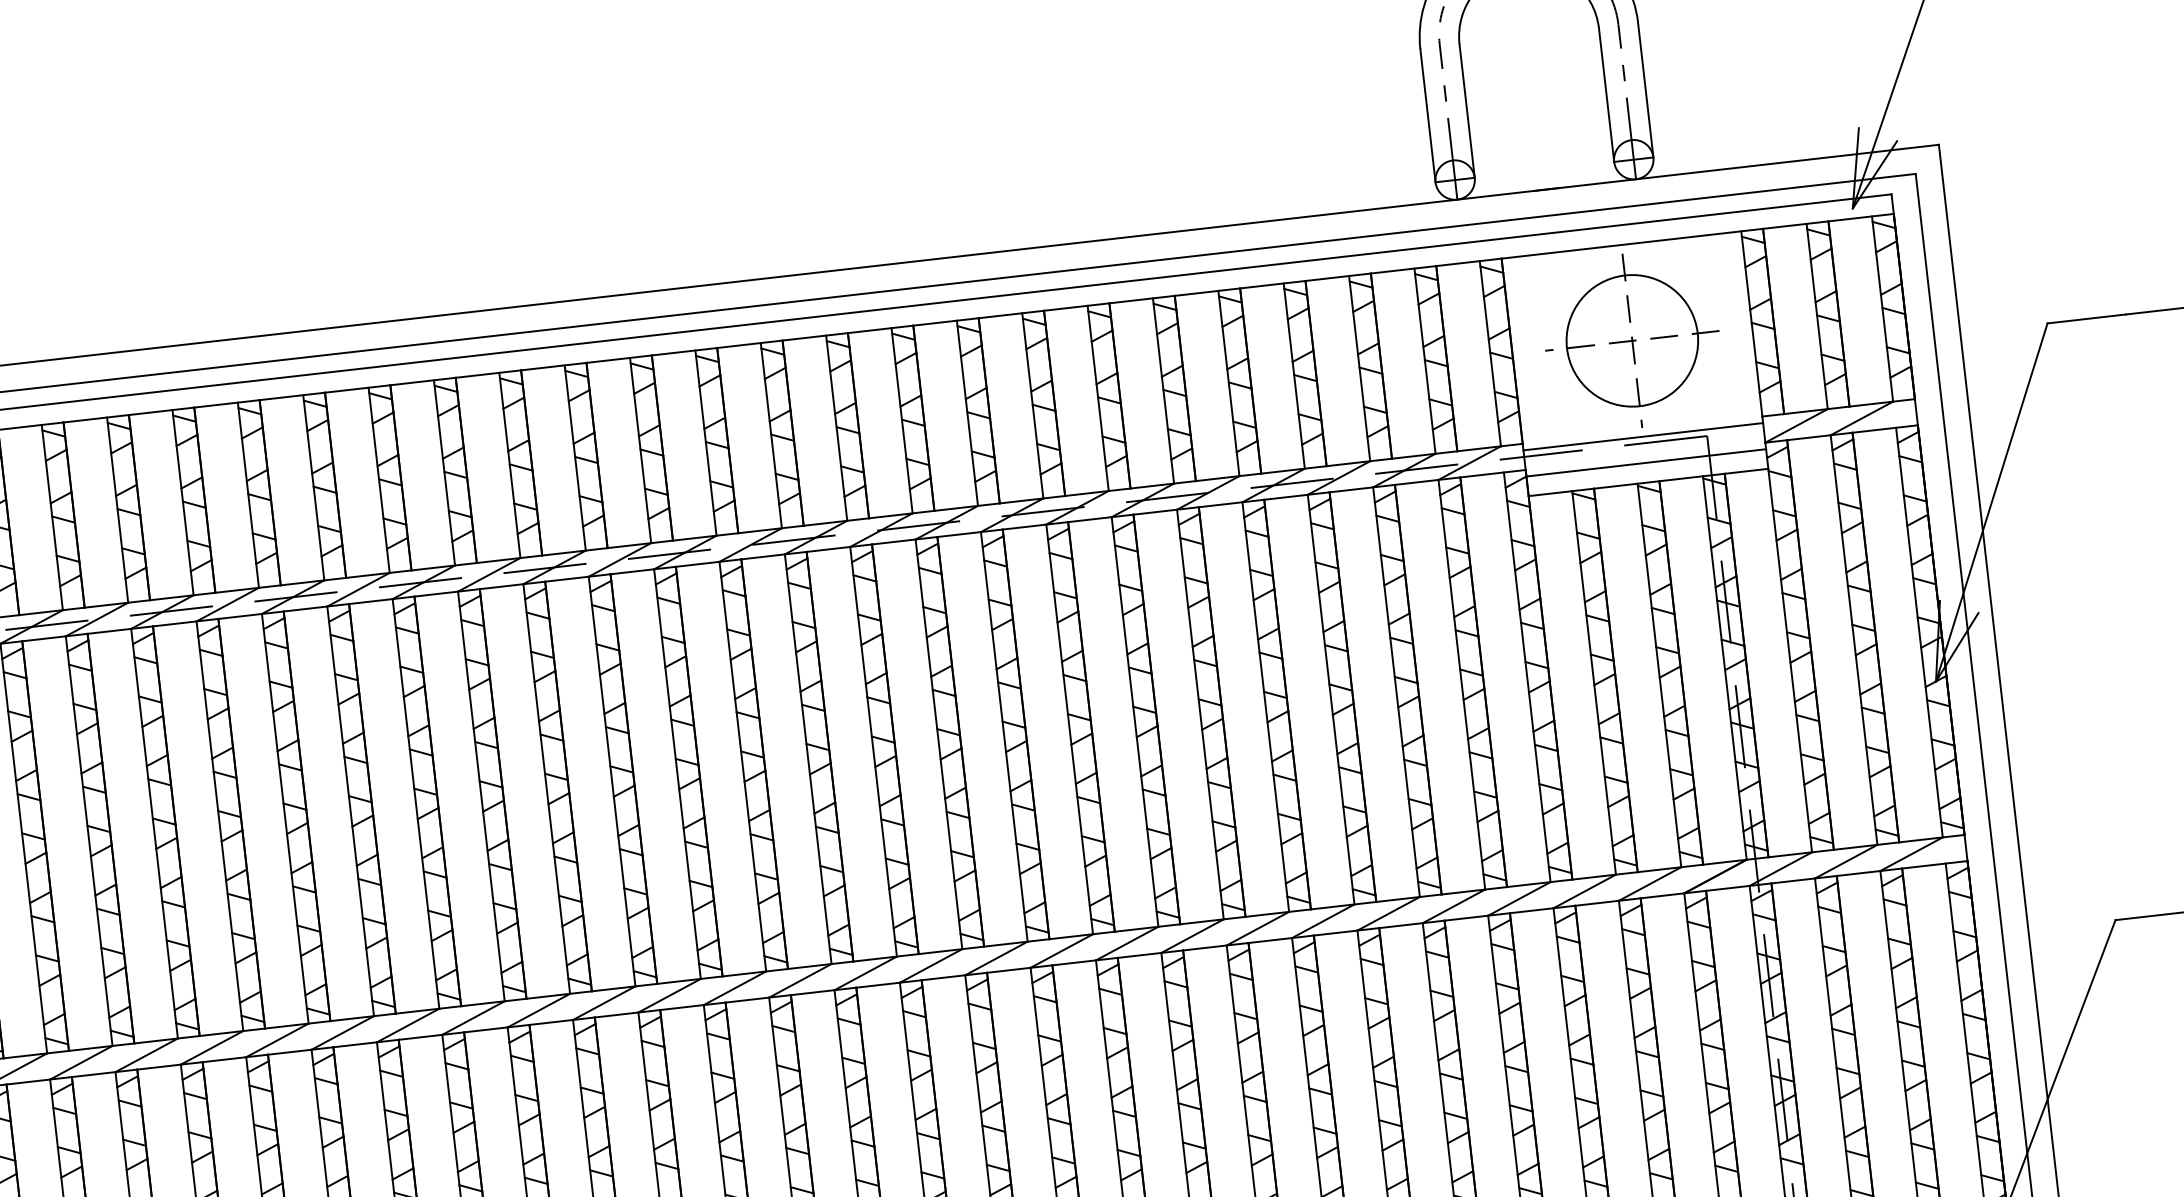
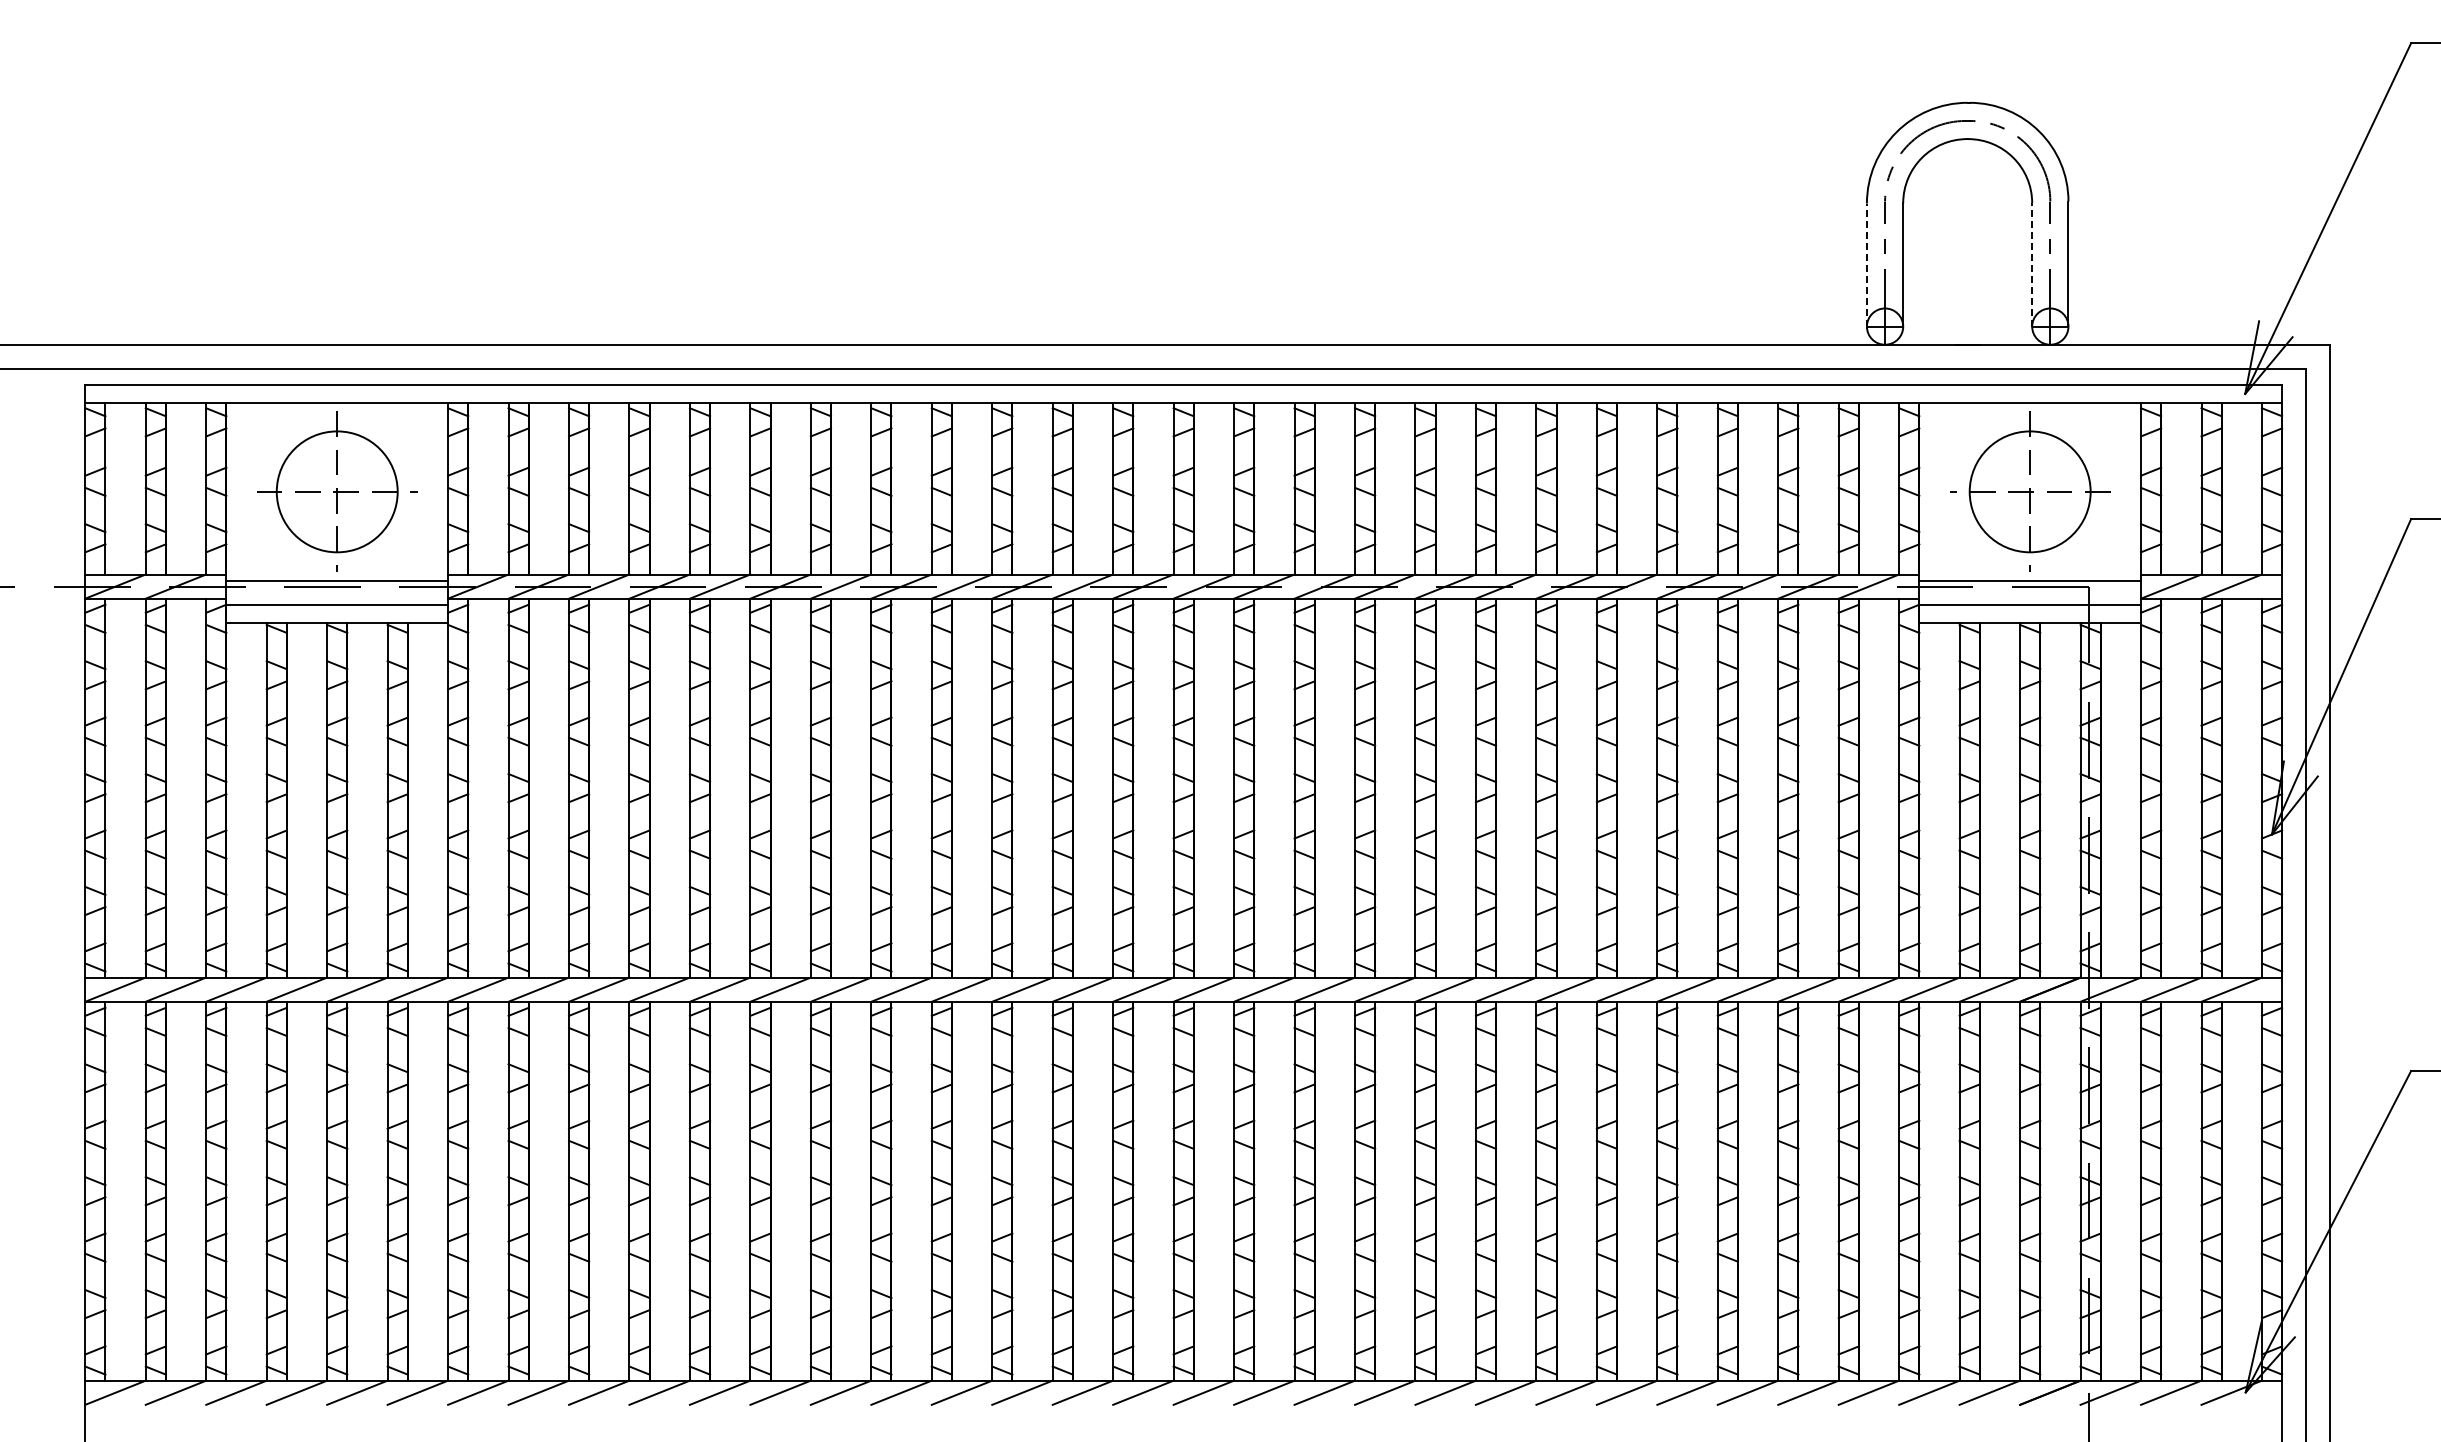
line: (1606, 94) -> (2032, 264), solid -> dashed
line: (1427, 116) -> (1866, 265), solid -> dashed

